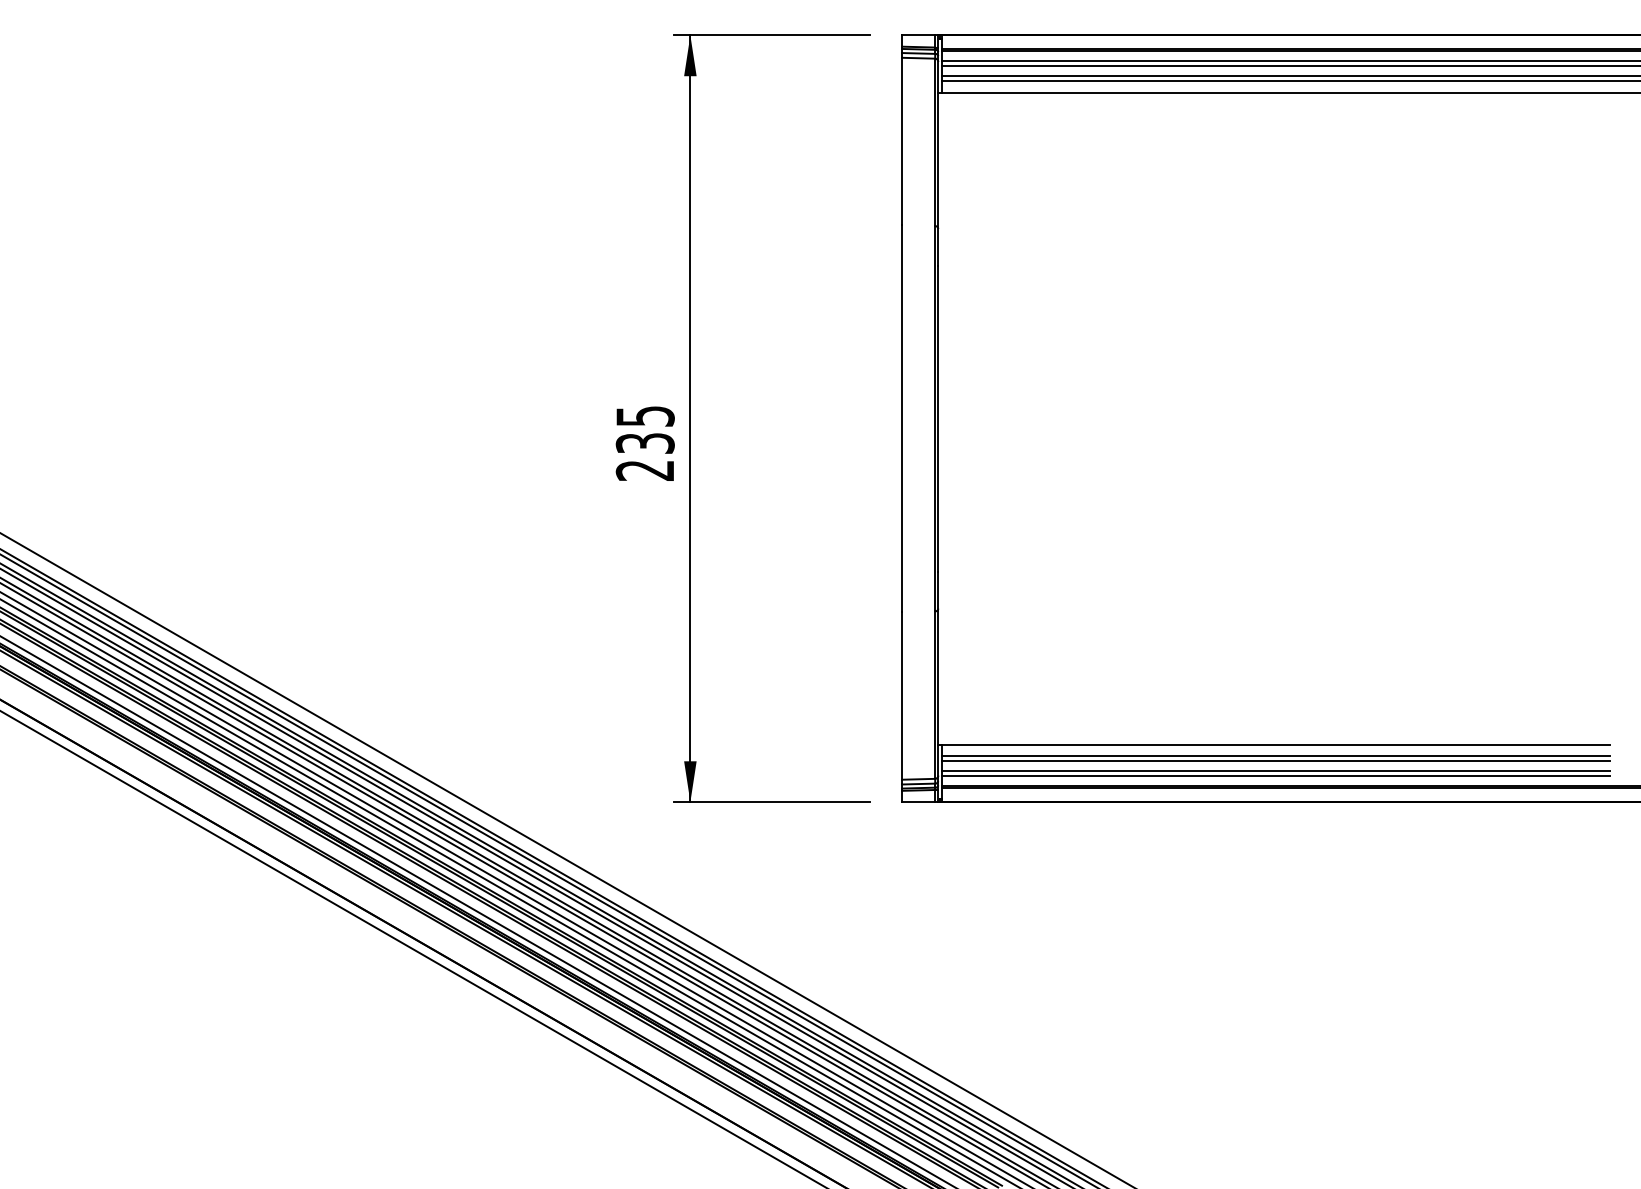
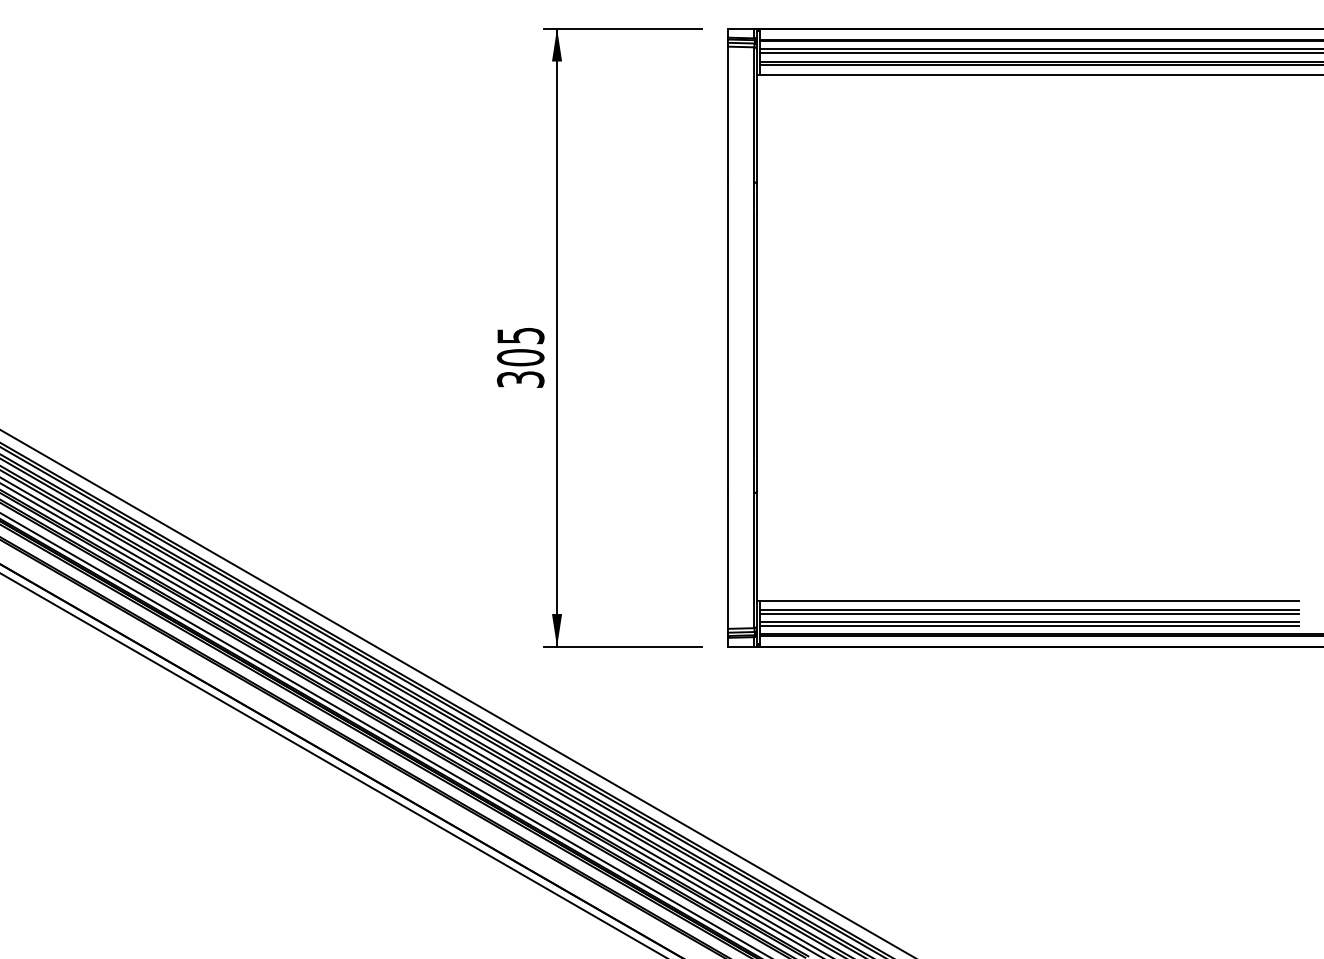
text: (644, 456) -> (520, 368), 235 -> 305

